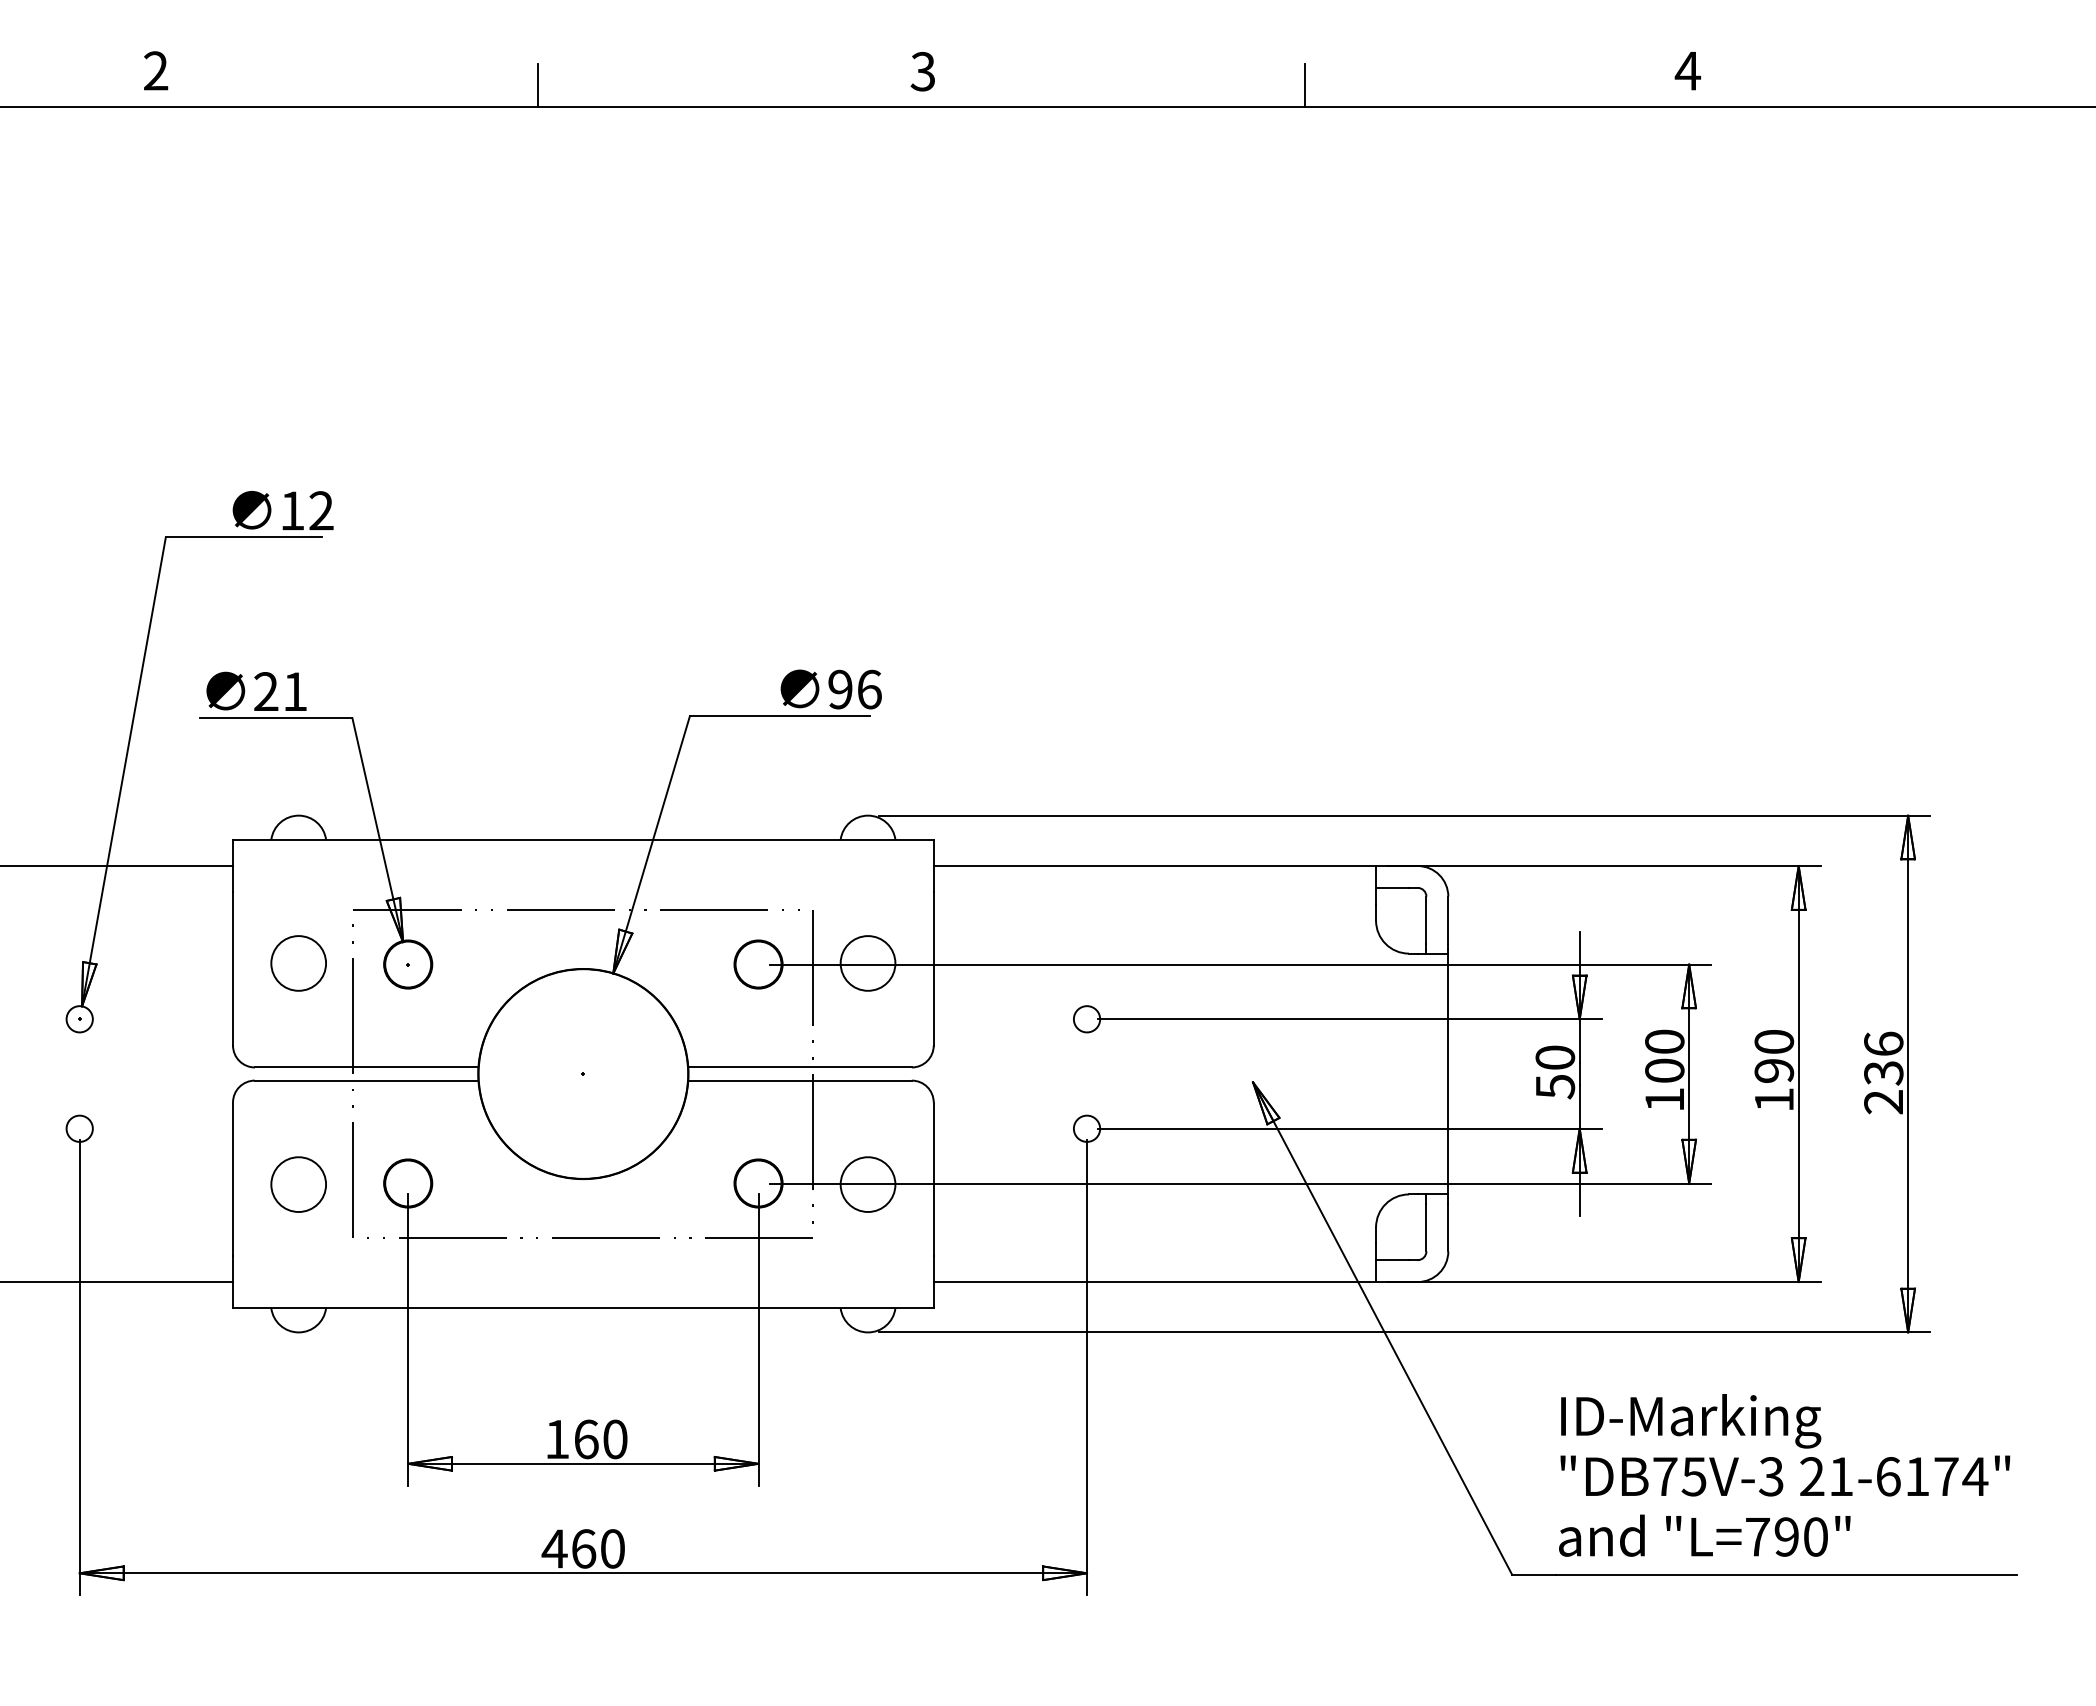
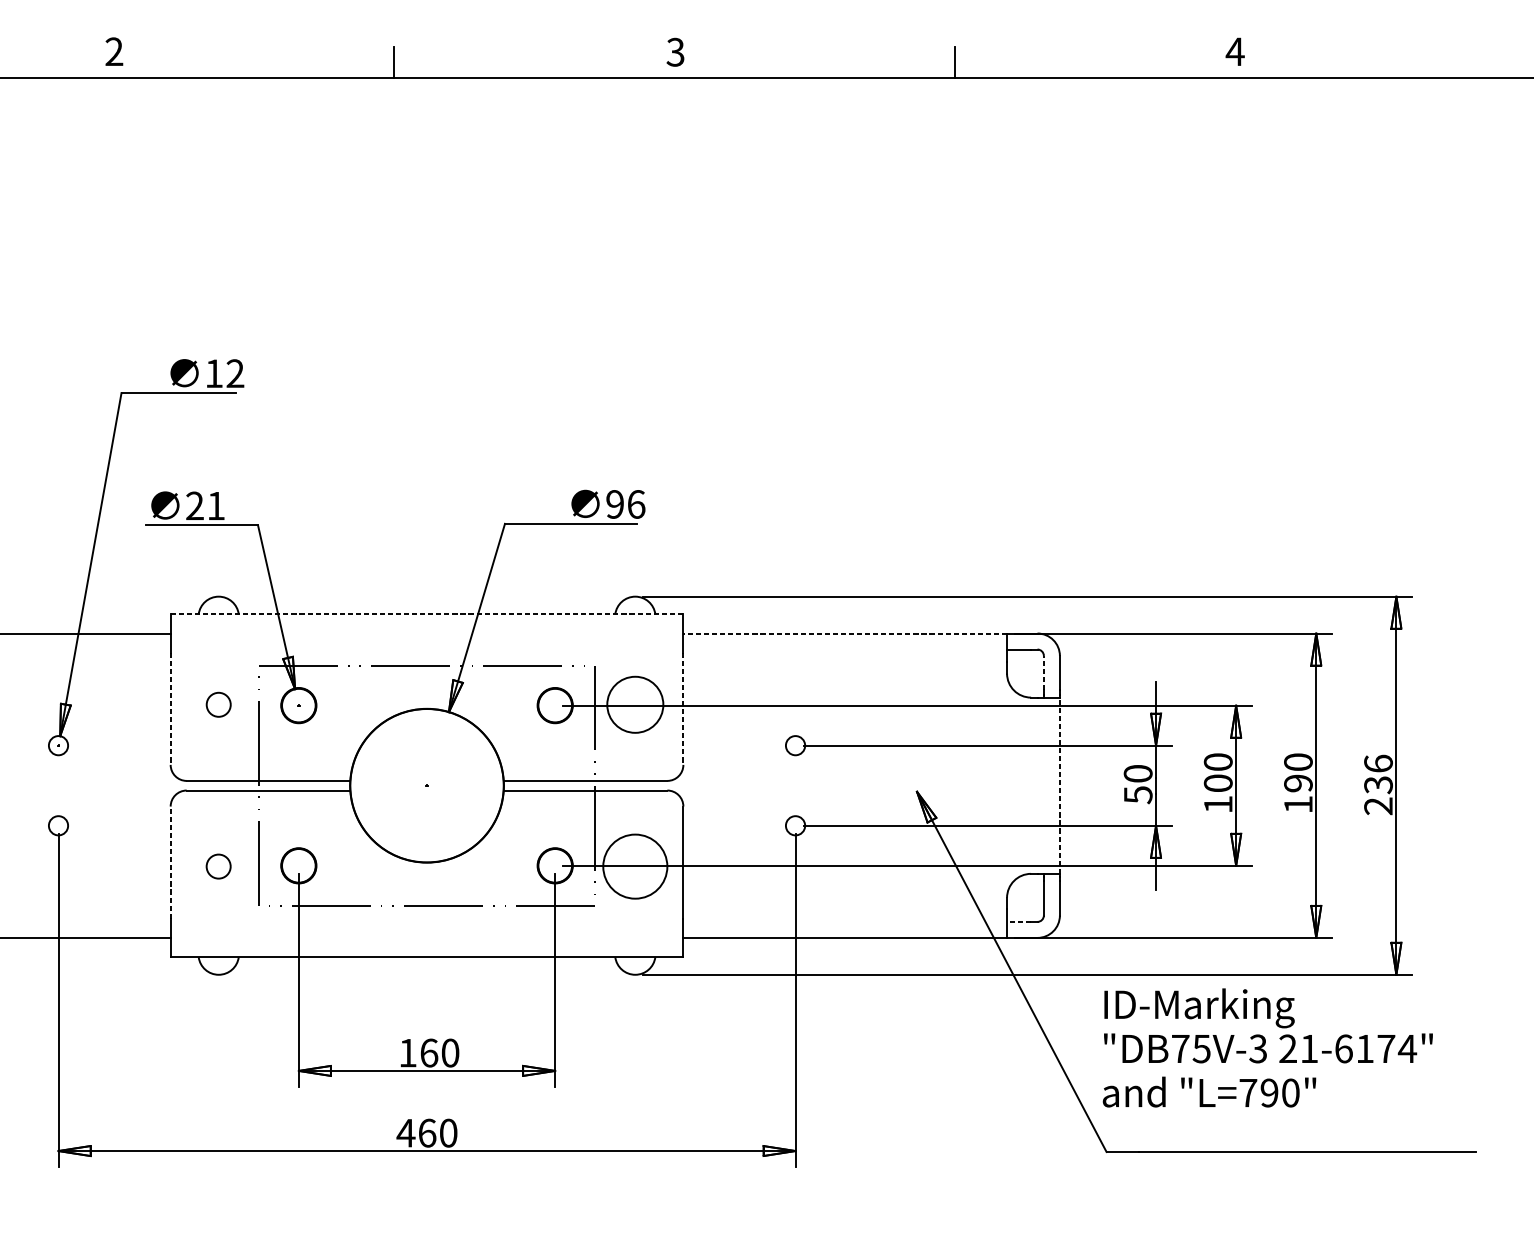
line: (583, 839) -> (427, 614), solid -> dashed
line: (1154, 866) -> (844, 633), solid -> dashed
line: (1426, 920) -> (1043, 673), solid -> dashed
circle: (298, 963) -> (218, 704), size x0.6
circle: (867, 963) -> (634, 704), size x1.4
line: (233, 968) -> (171, 708), solid -> dashed
line: (933, 968) -> (683, 708), solid -> dashed
line: (1448, 1073) -> (1060, 785), solid -> dashed
line: (233, 1179) -> (171, 862), solid -> dashed
circle: (298, 1184) -> (218, 866), size x0.6
circle: (867, 1184) -> (634, 866), size x1.6
line: (1391, 1260) -> (1018, 922), solid -> dashed
text: (1784, 1475) -> (1267, 1048), moved

